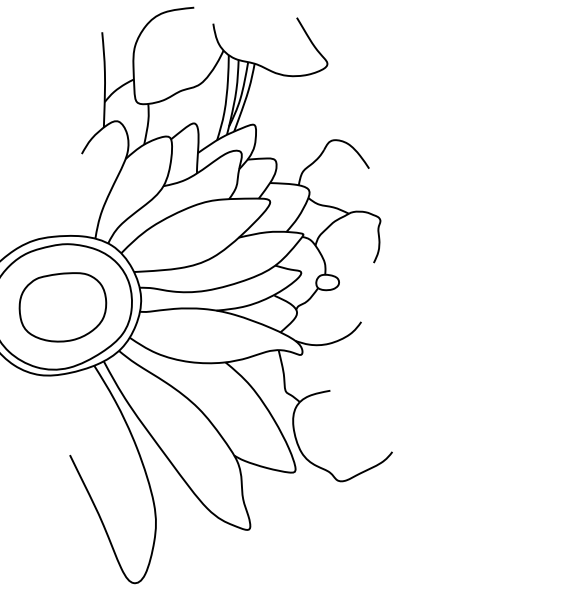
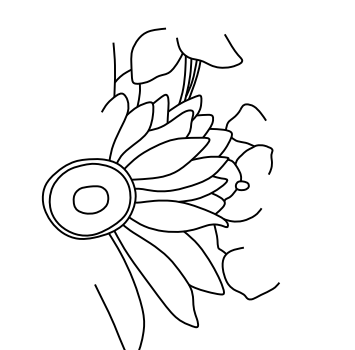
part: (62, 306) -> (90, 199), size x0.7

